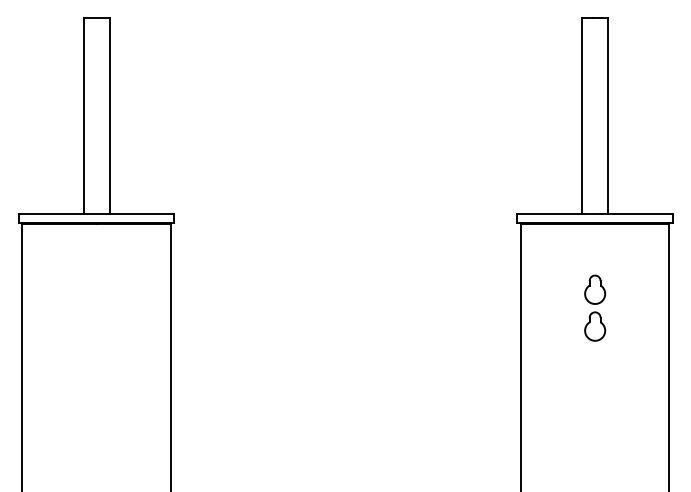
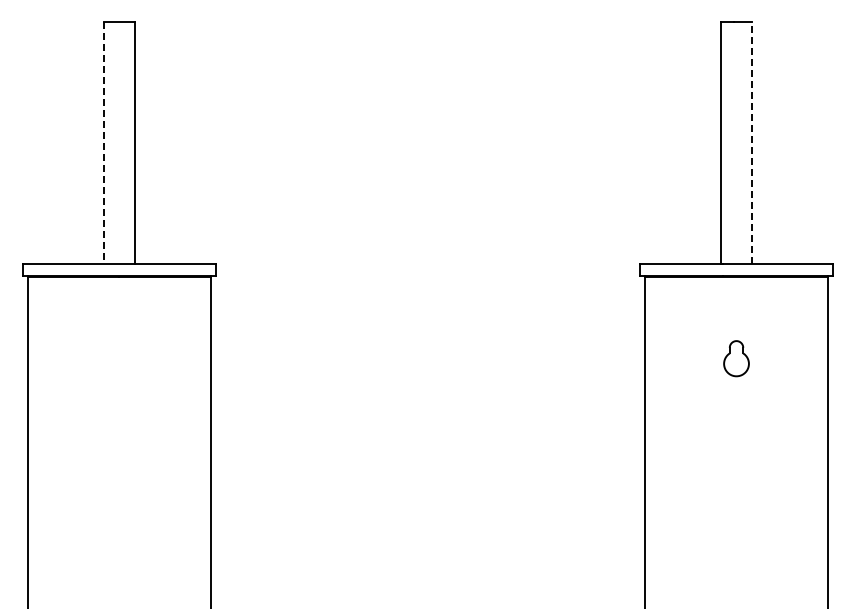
line: (83, 115) -> (103, 143), solid -> dashed
line: (608, 115) -> (752, 142), solid -> dashed
part: (595, 325) -> (736, 403), removed

